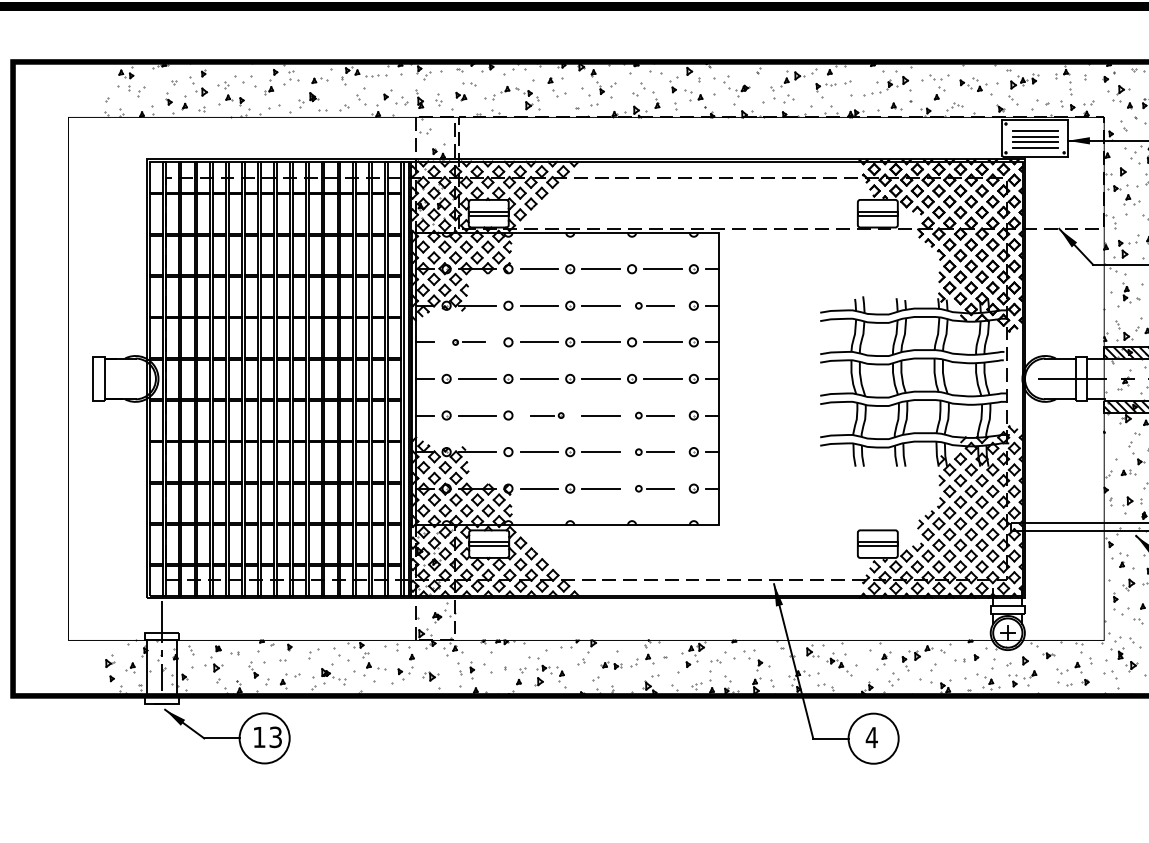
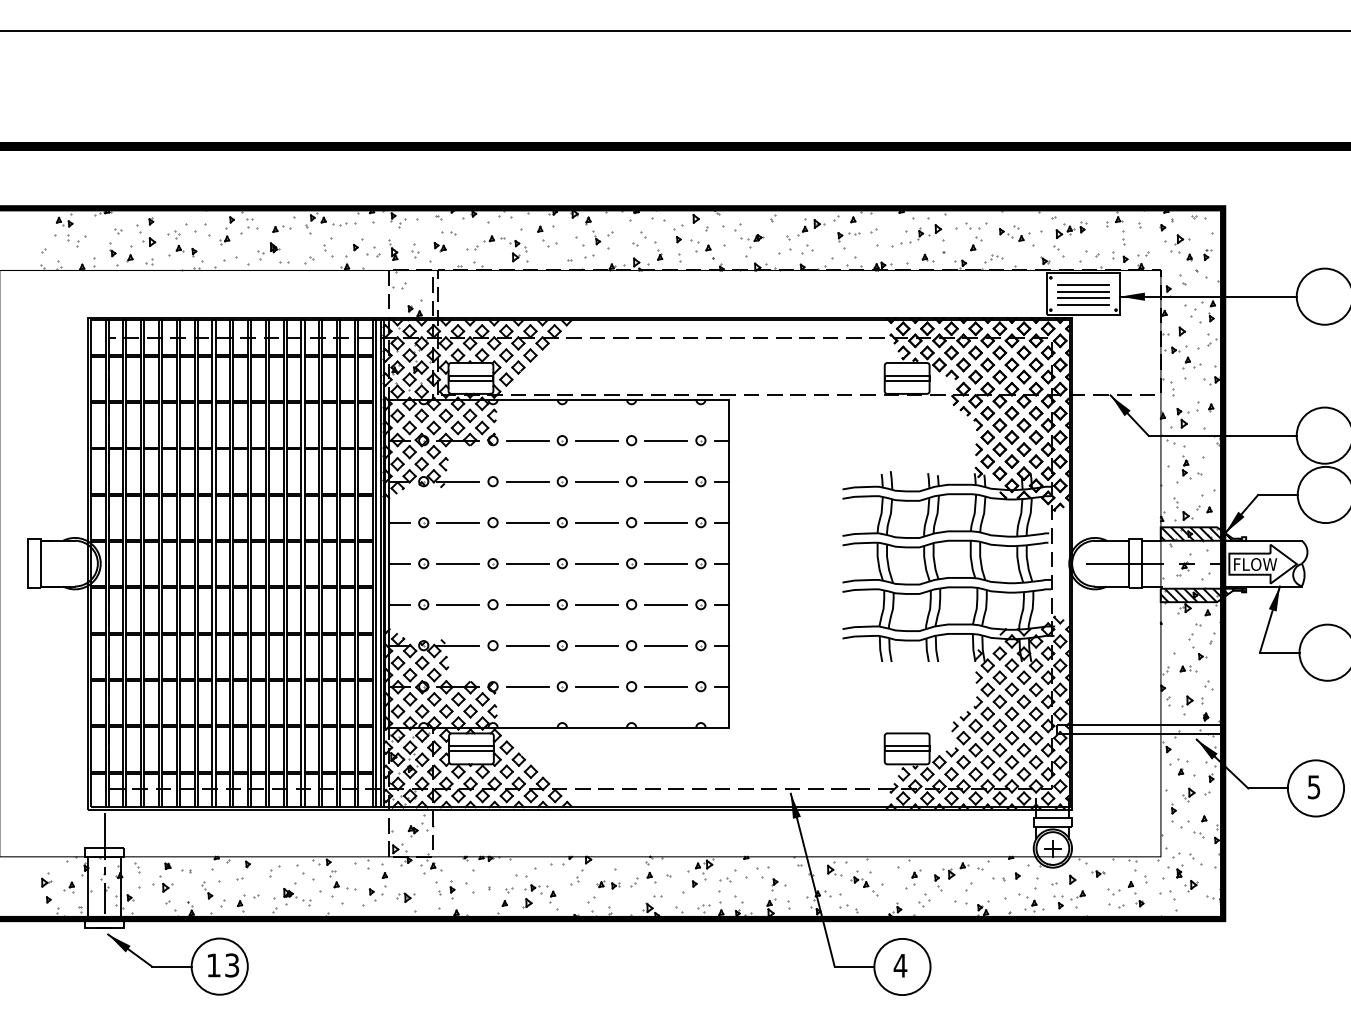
part: (654, 305) -> (656, 481), size x1.43
part: (468, 342) -> (448, 522), size x1.67
part: (547, 415) -> (536, 604), size x1.67
part: (654, 415) -> (656, 604), size x1.43
part: (654, 451) -> (656, 645), size x1.43
part: (654, 488) -> (656, 686), size x1.43

